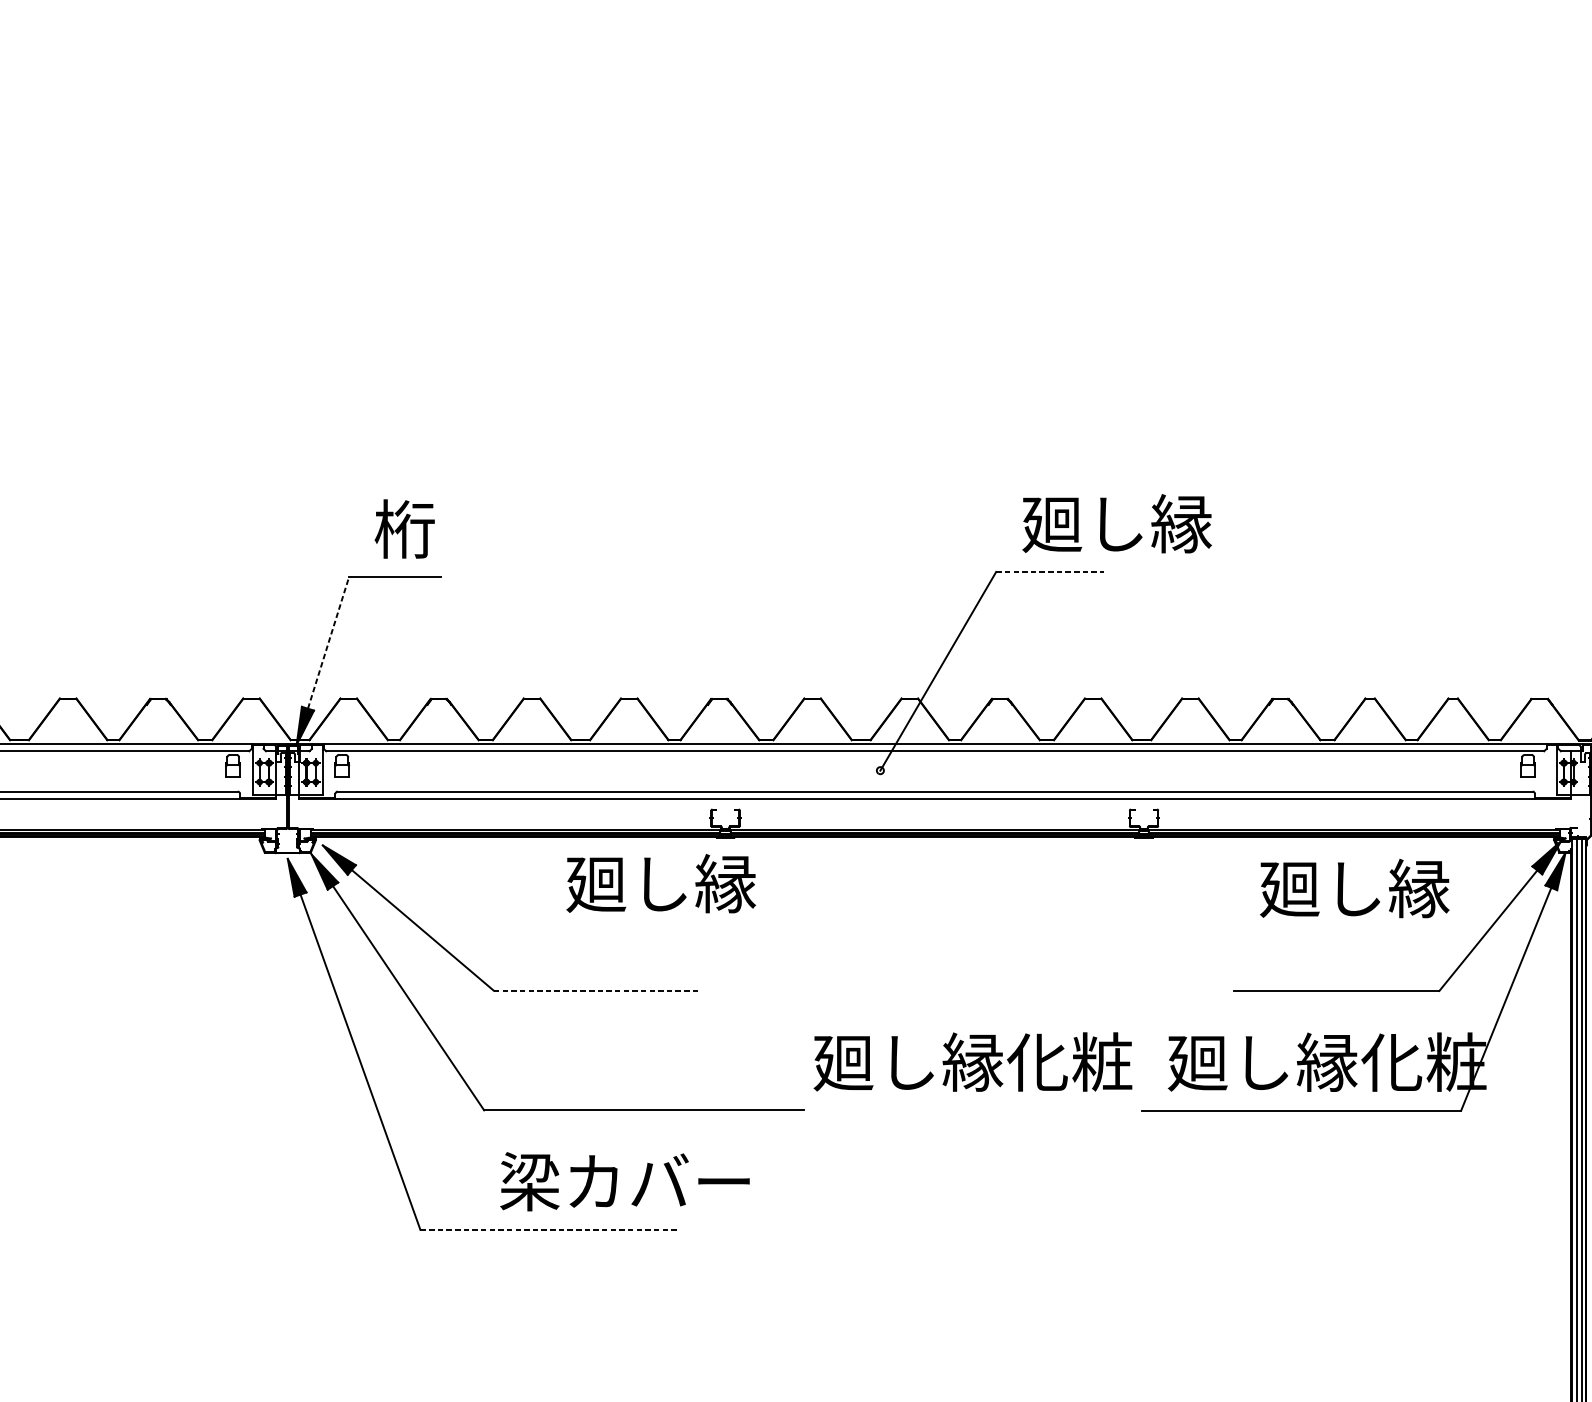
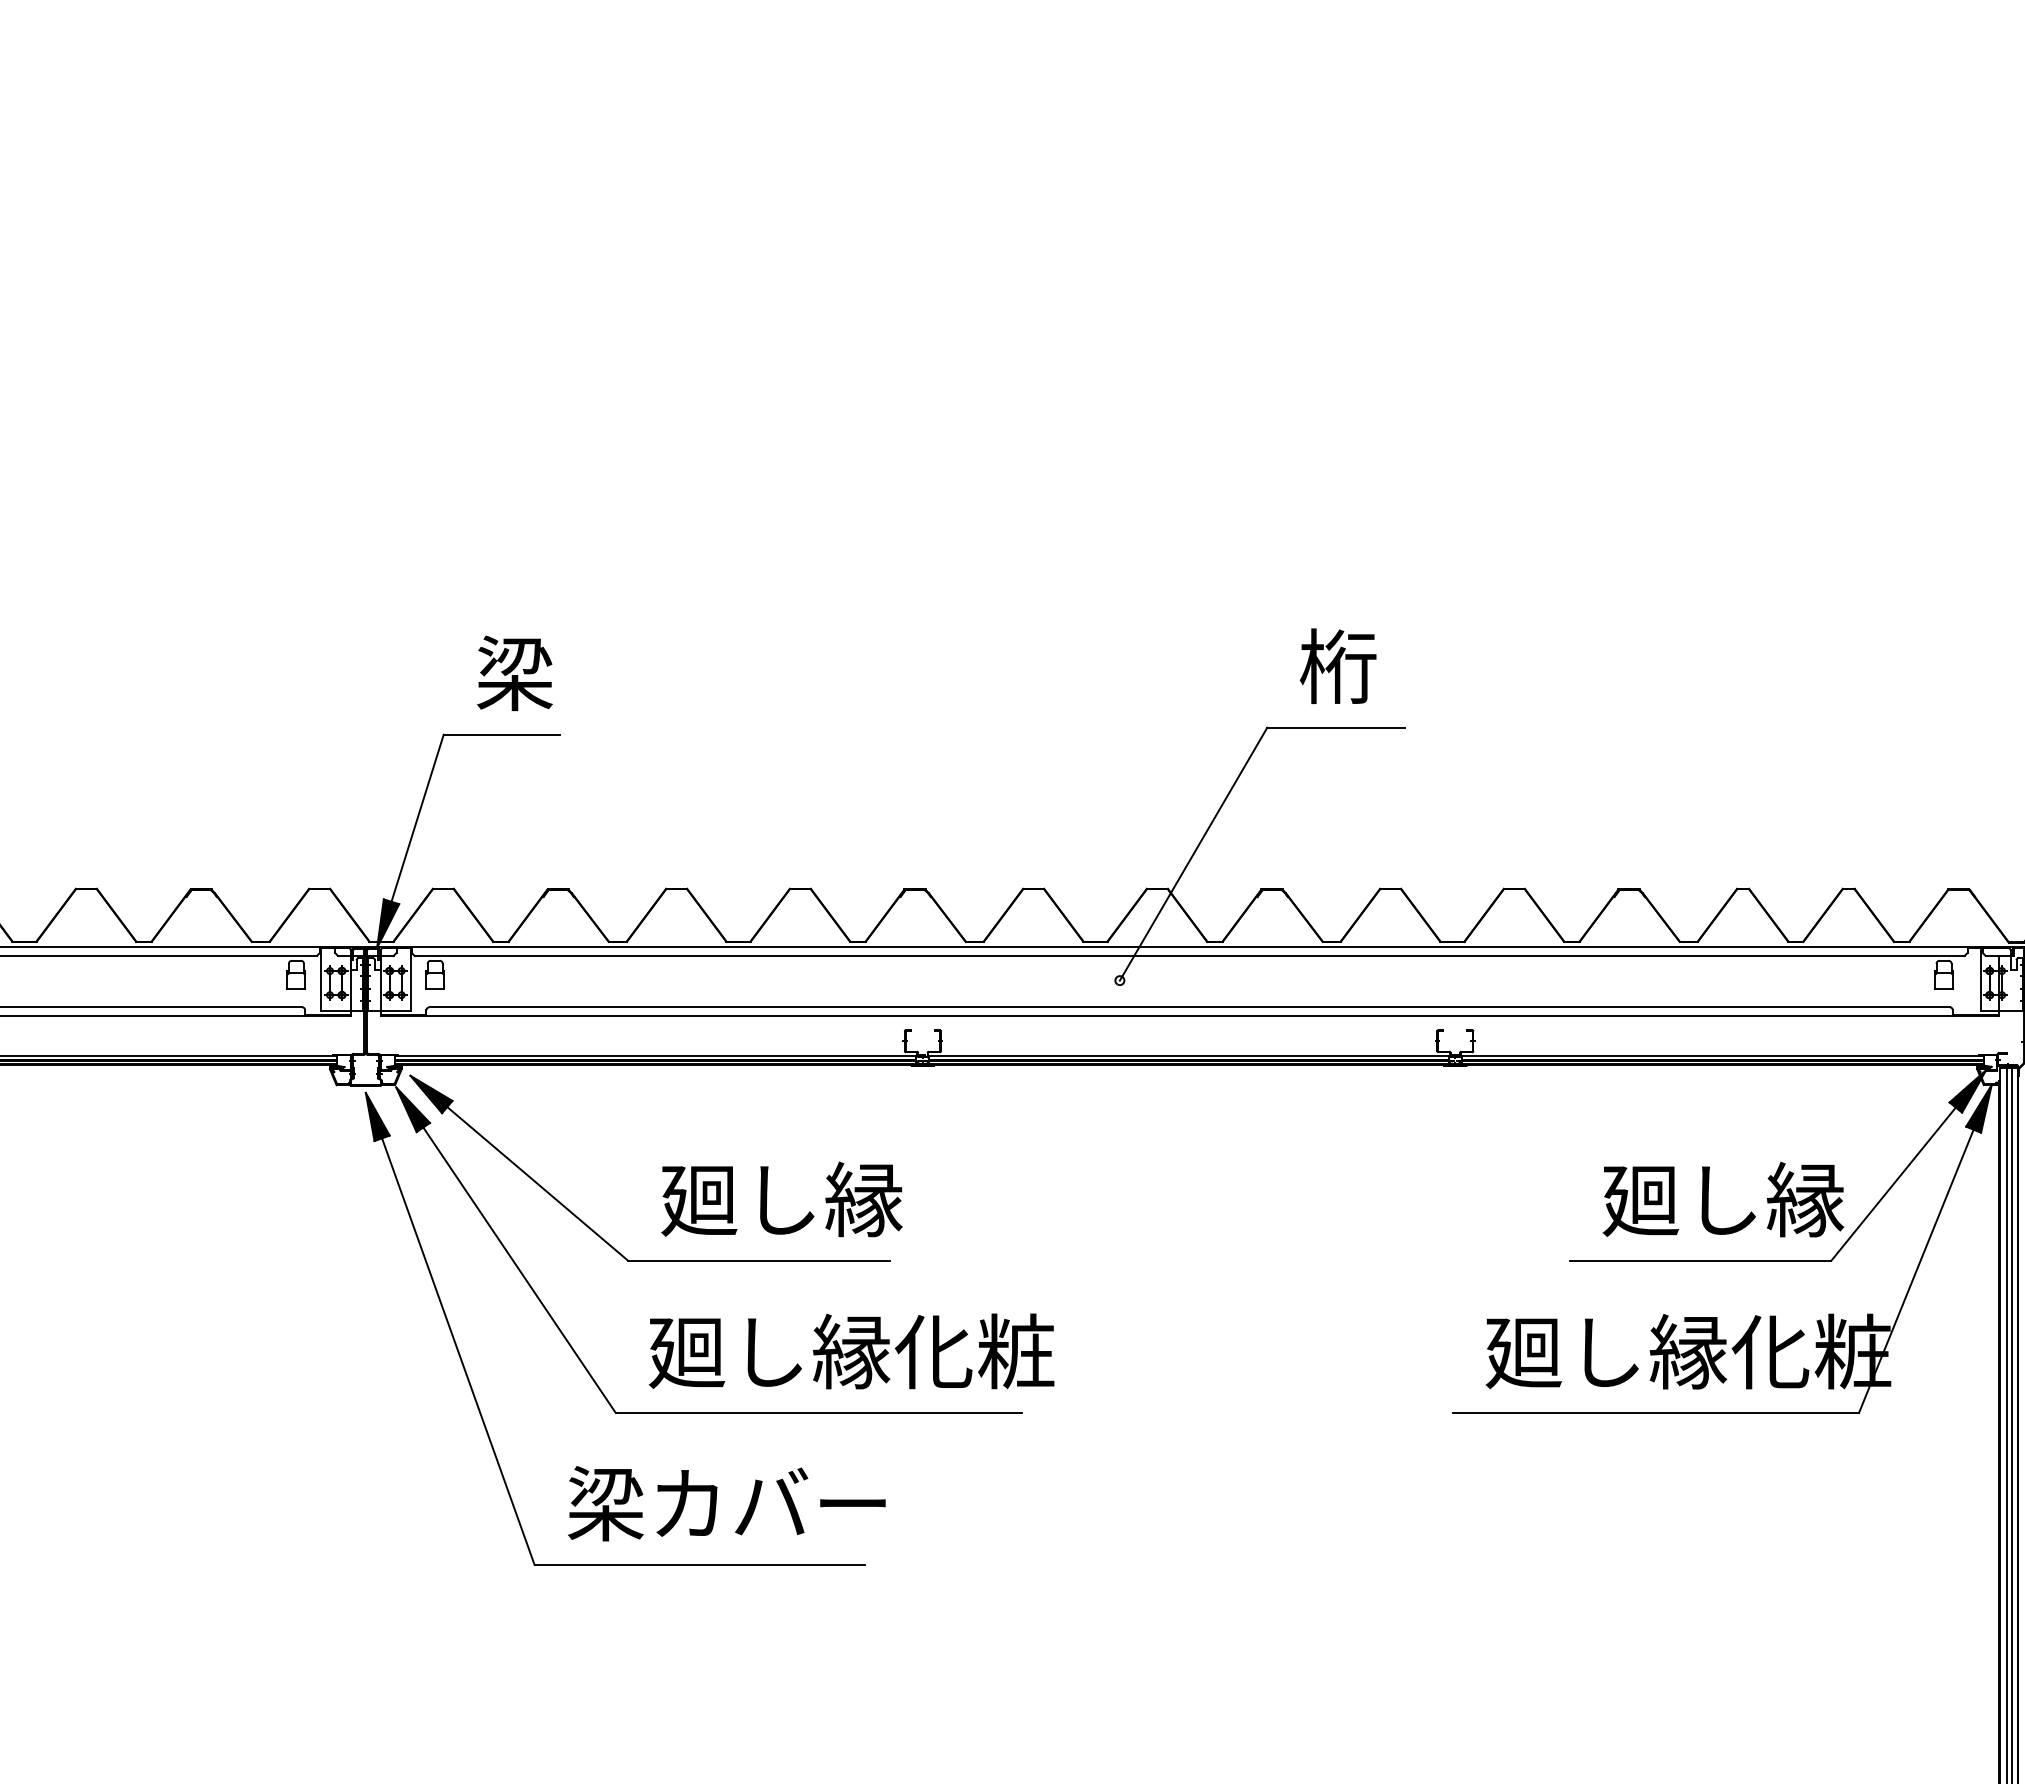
text: (1116, 523) -> (1420, 666), 廻し縁 -> 桁
text: (404, 529) -> (514, 673), 桁 -> 梁
line: (1050, 571) -> (1336, 727), dashed -> solid
line: (328, 643) -> (417, 818), dashed -> solid
text: (660, 883) -> (781, 1199), moved
text: (1354, 888) -> (1723, 1199), moved
line: (596, 990) -> (758, 1260), dashed -> solid
text: (972, 1062) -> (851, 1351), moved
text: (624, 1181) -> (726, 1503), moved
line: (550, 1230) -> (699, 1565), dashed -> solid

